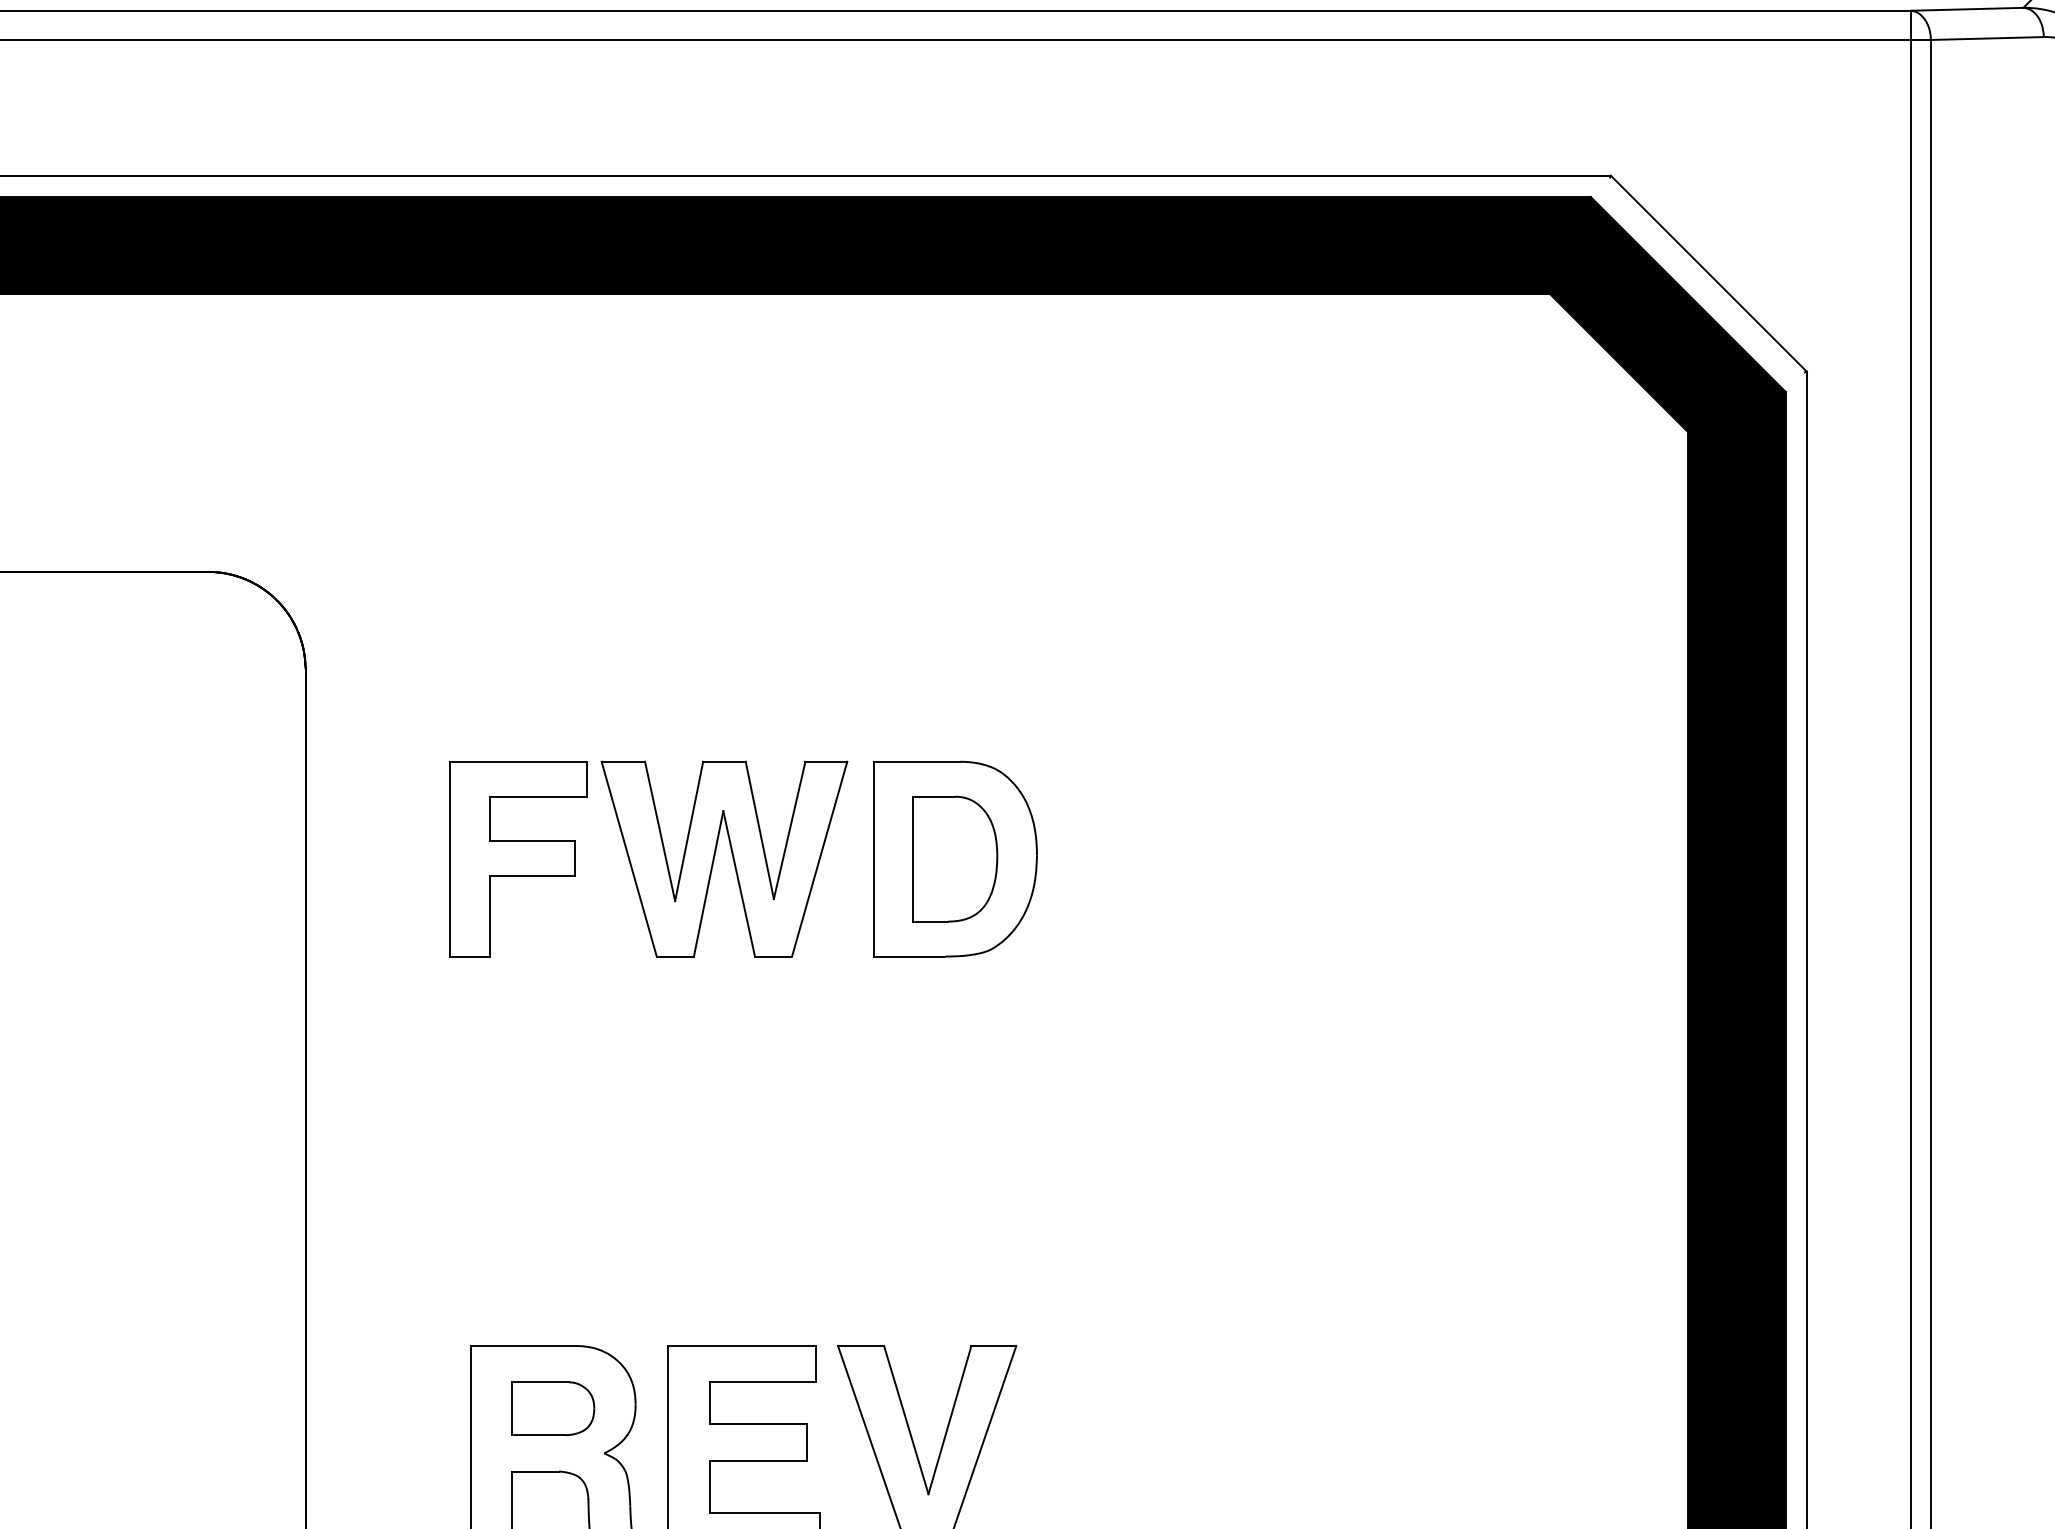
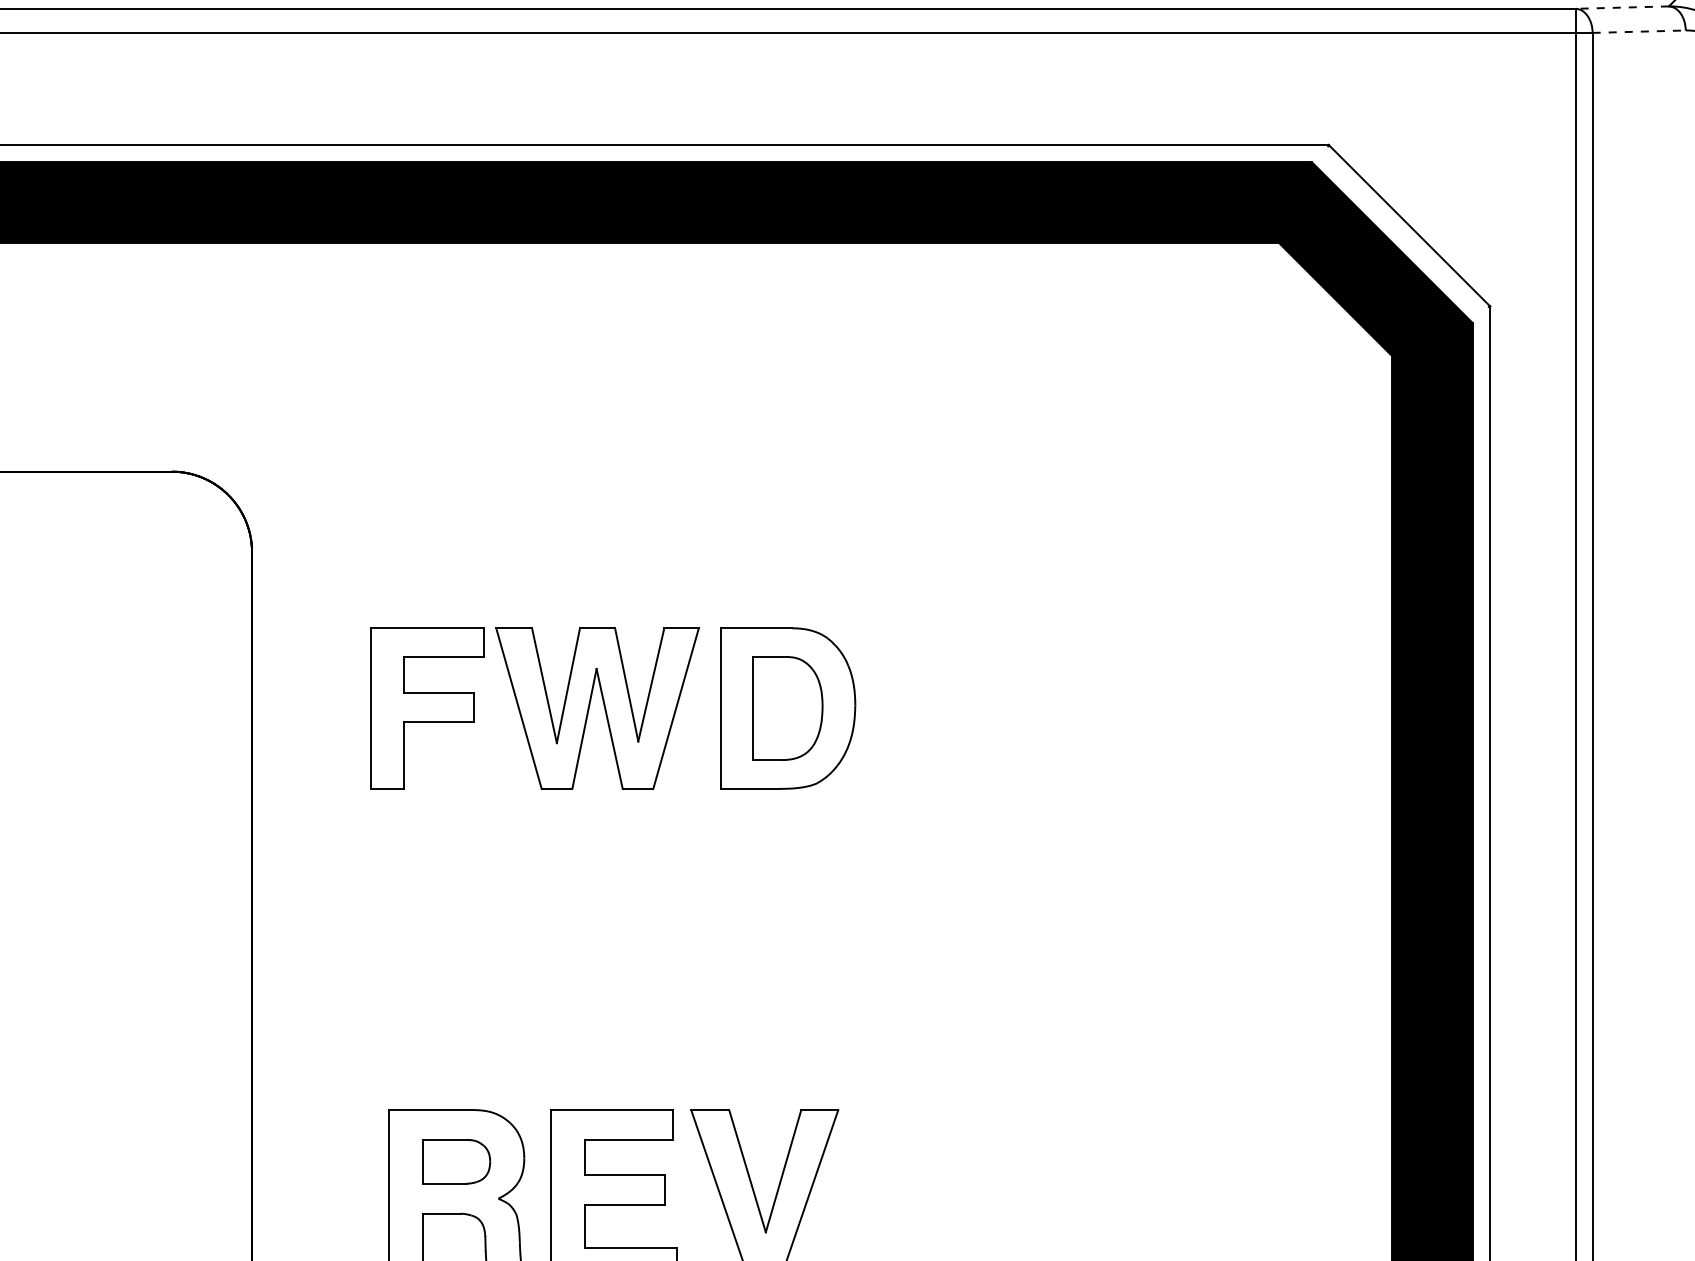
line: (1967, 9) -> (1622, 7), solid -> dashed
line: (1987, 38) -> (1639, 31), solid -> dashed

